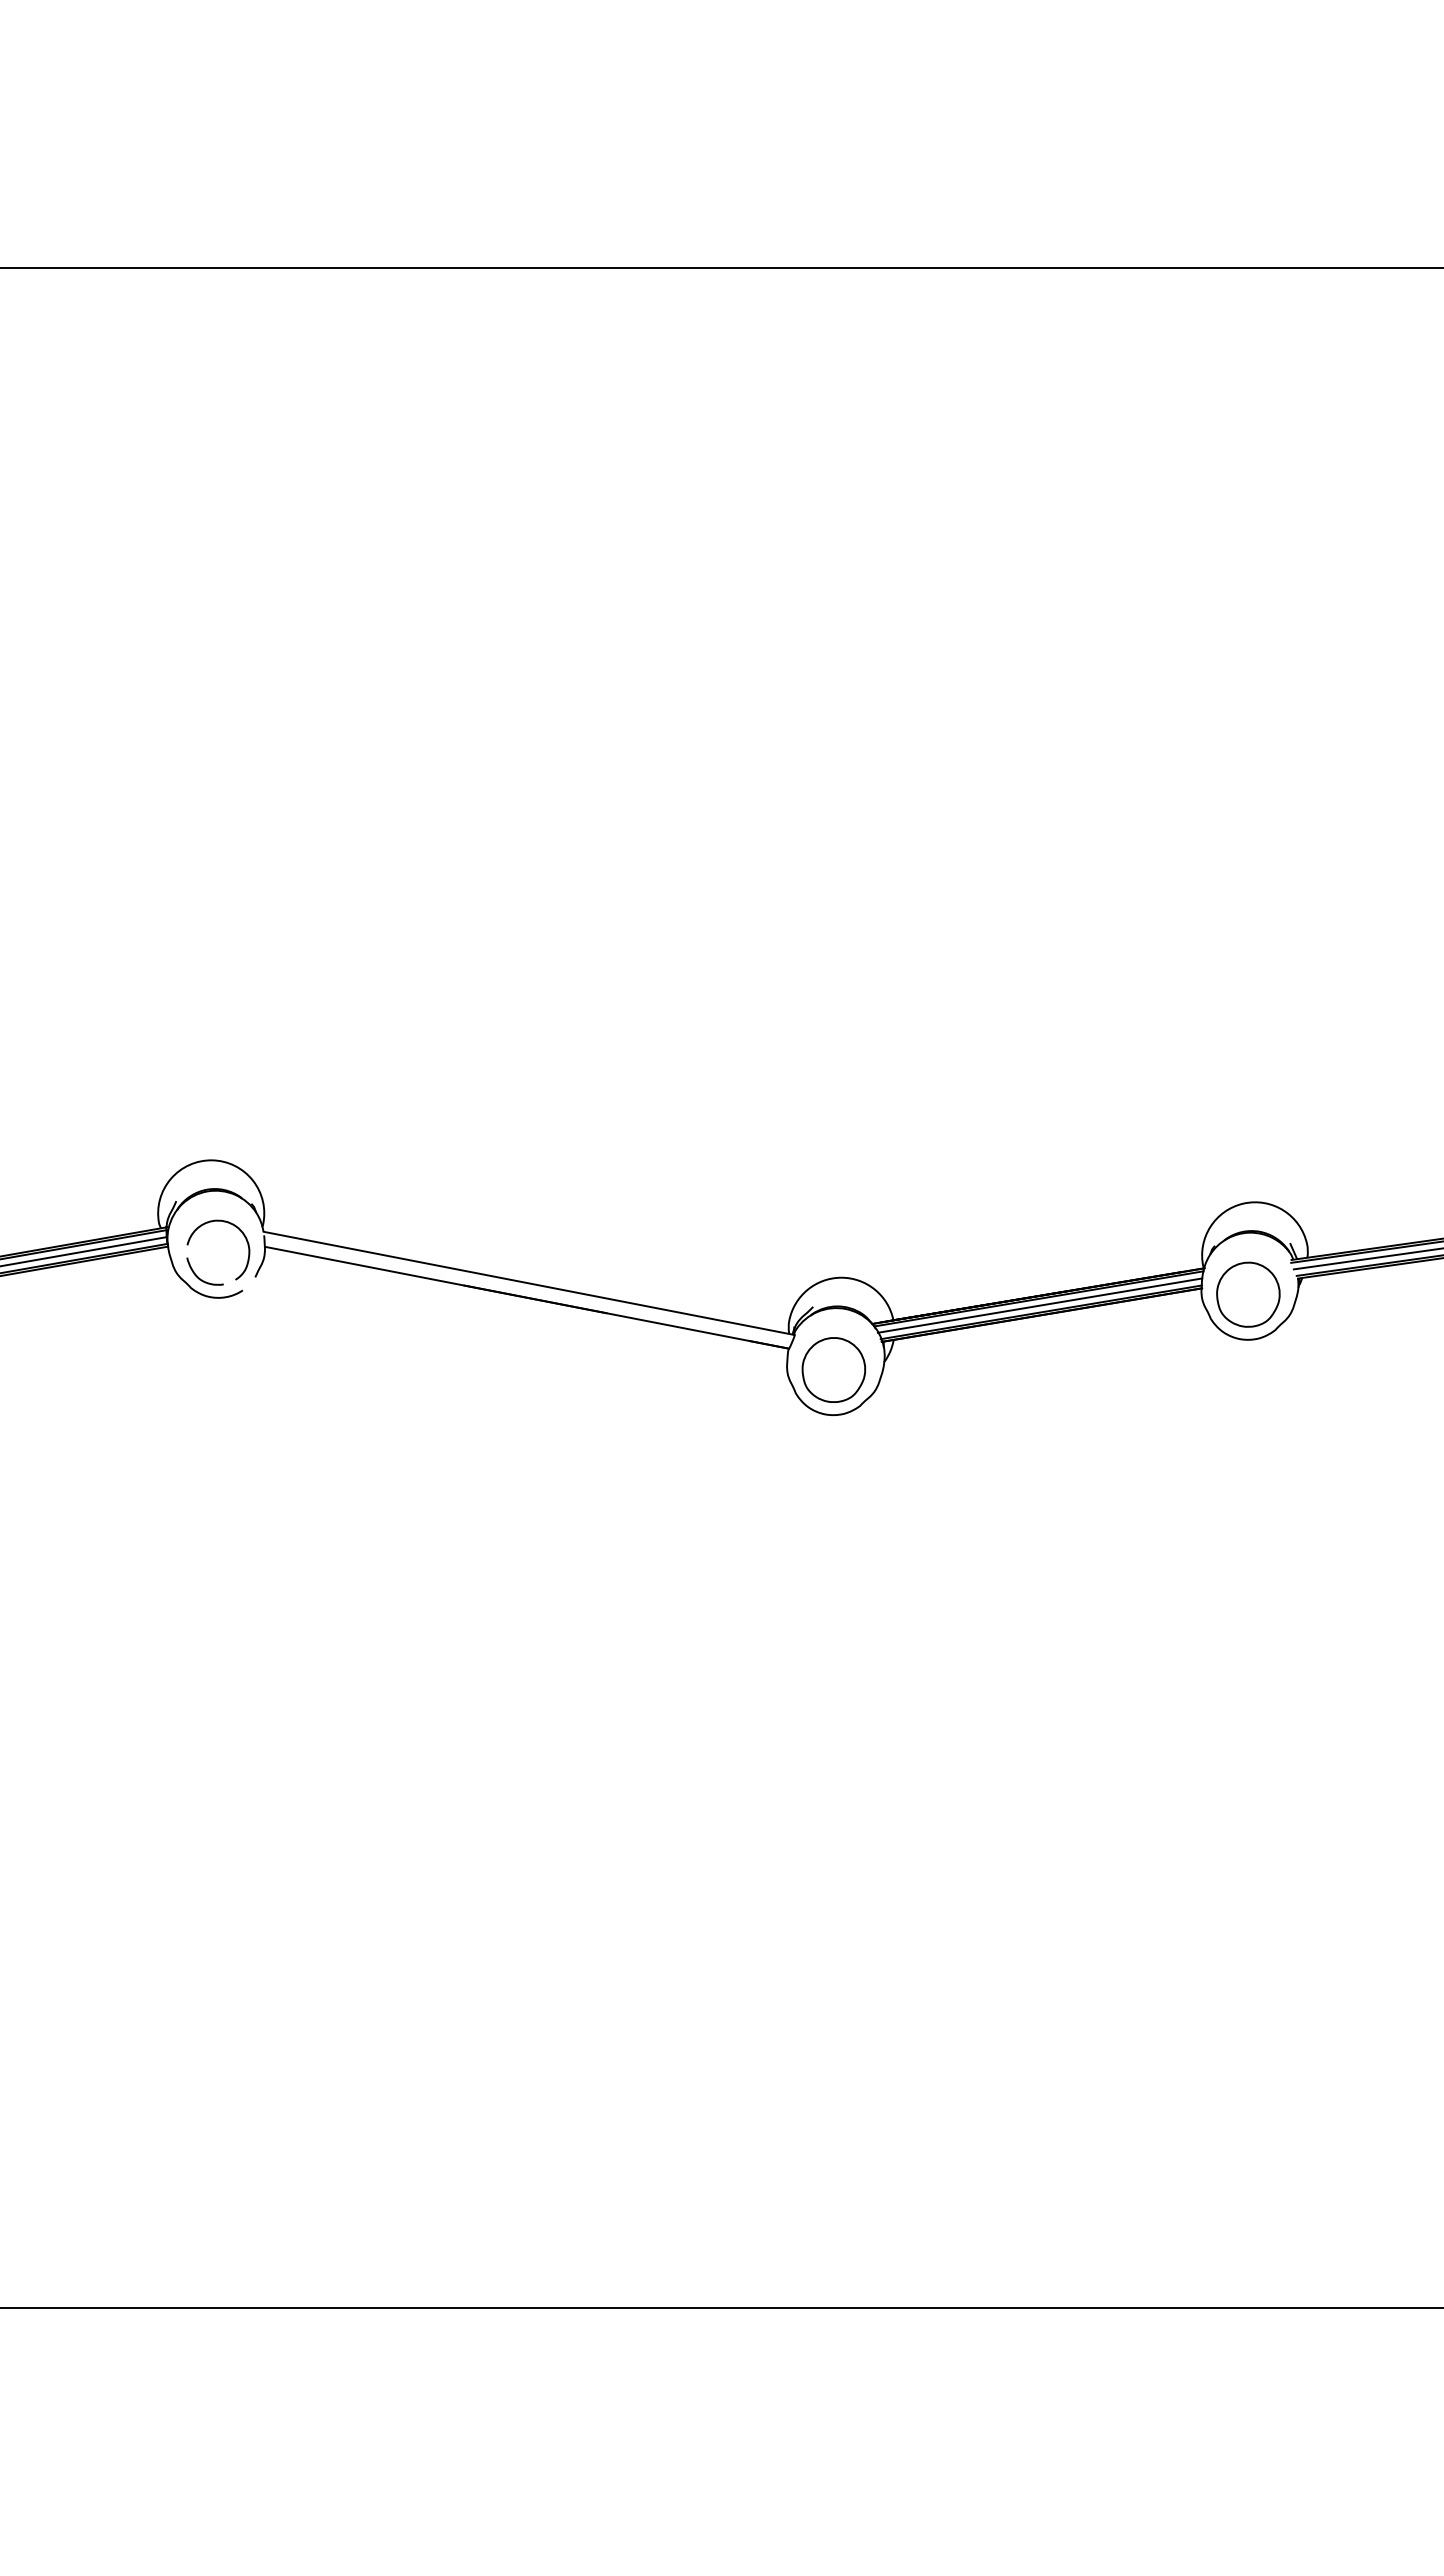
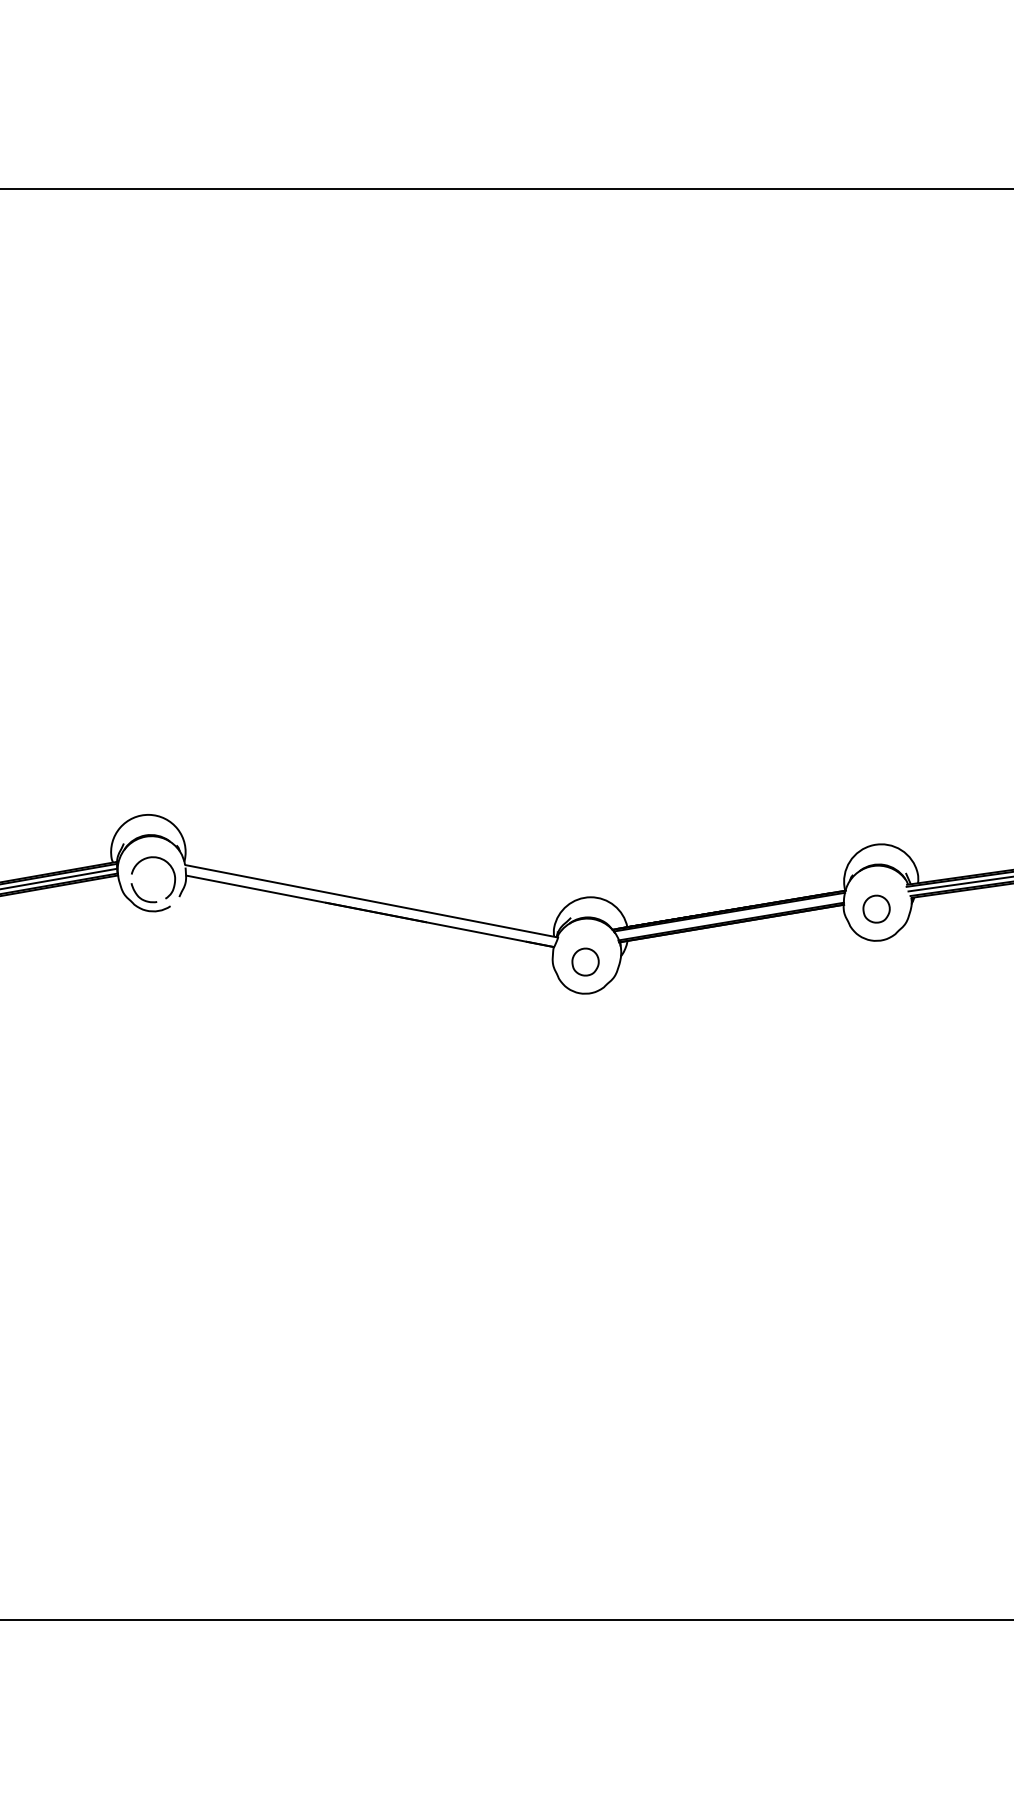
part: (1248, 1294) -> (876, 909), size x0.6
line: (1039, 1305) -> (729, 916), removed
part: (833, 1369) -> (585, 961), size x0.6

